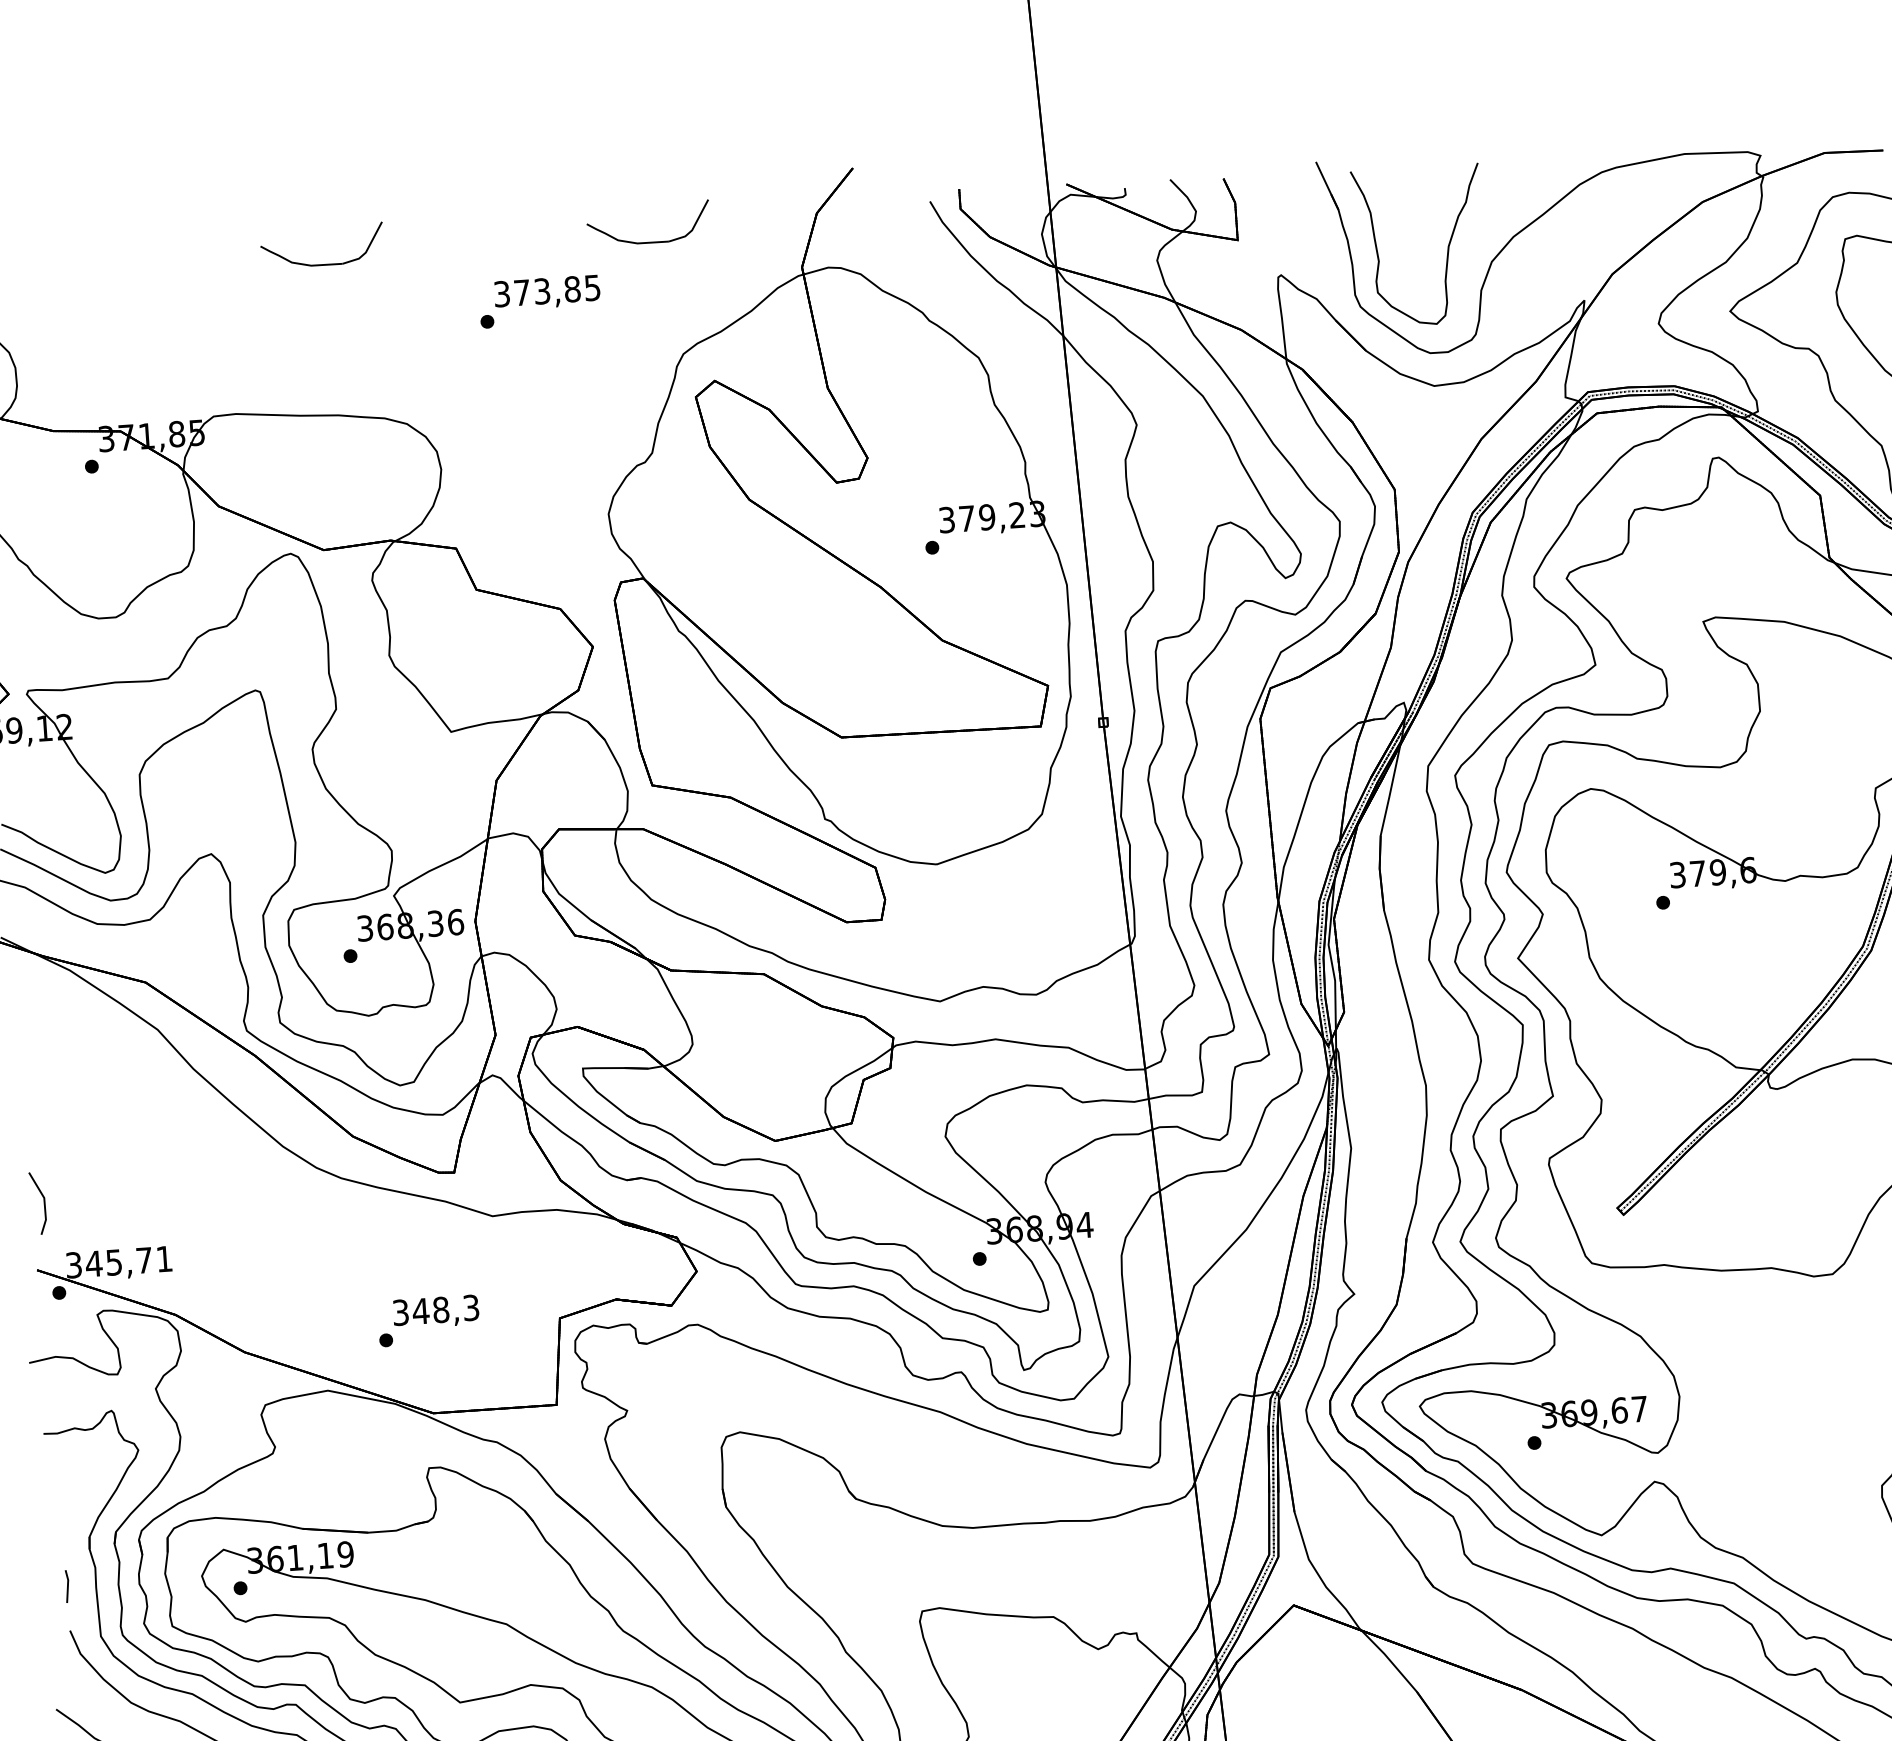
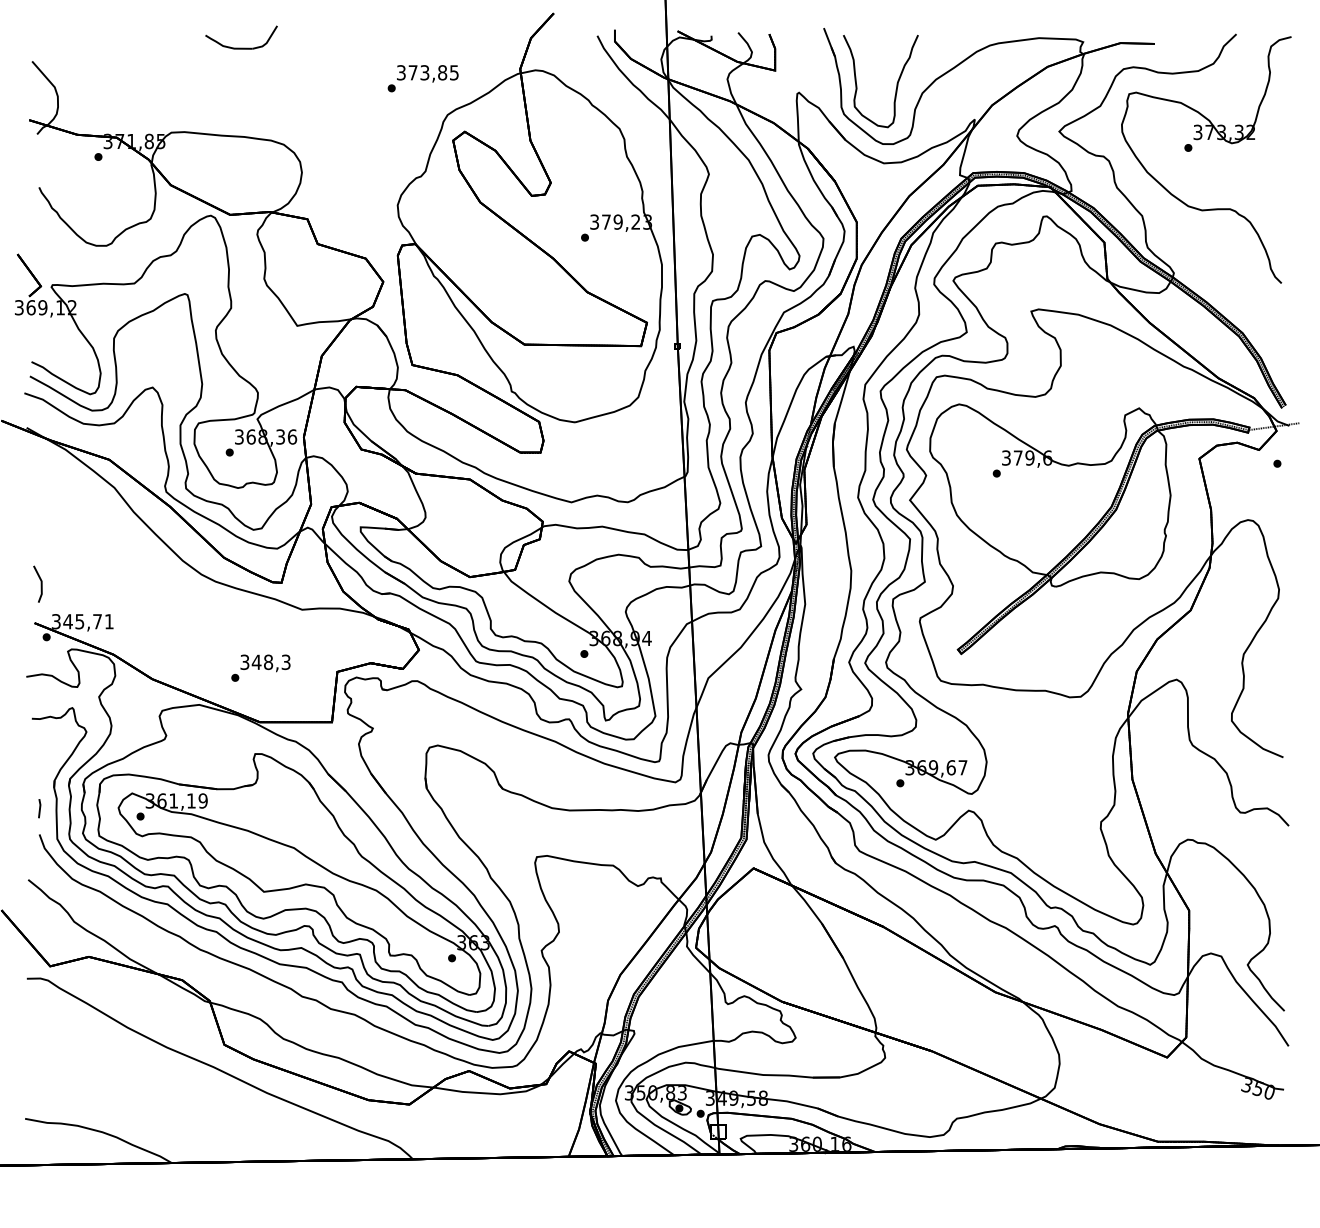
part: (649, 240) -> (432, 47), removed
text: (538, 301) -> (422, 78), moved

